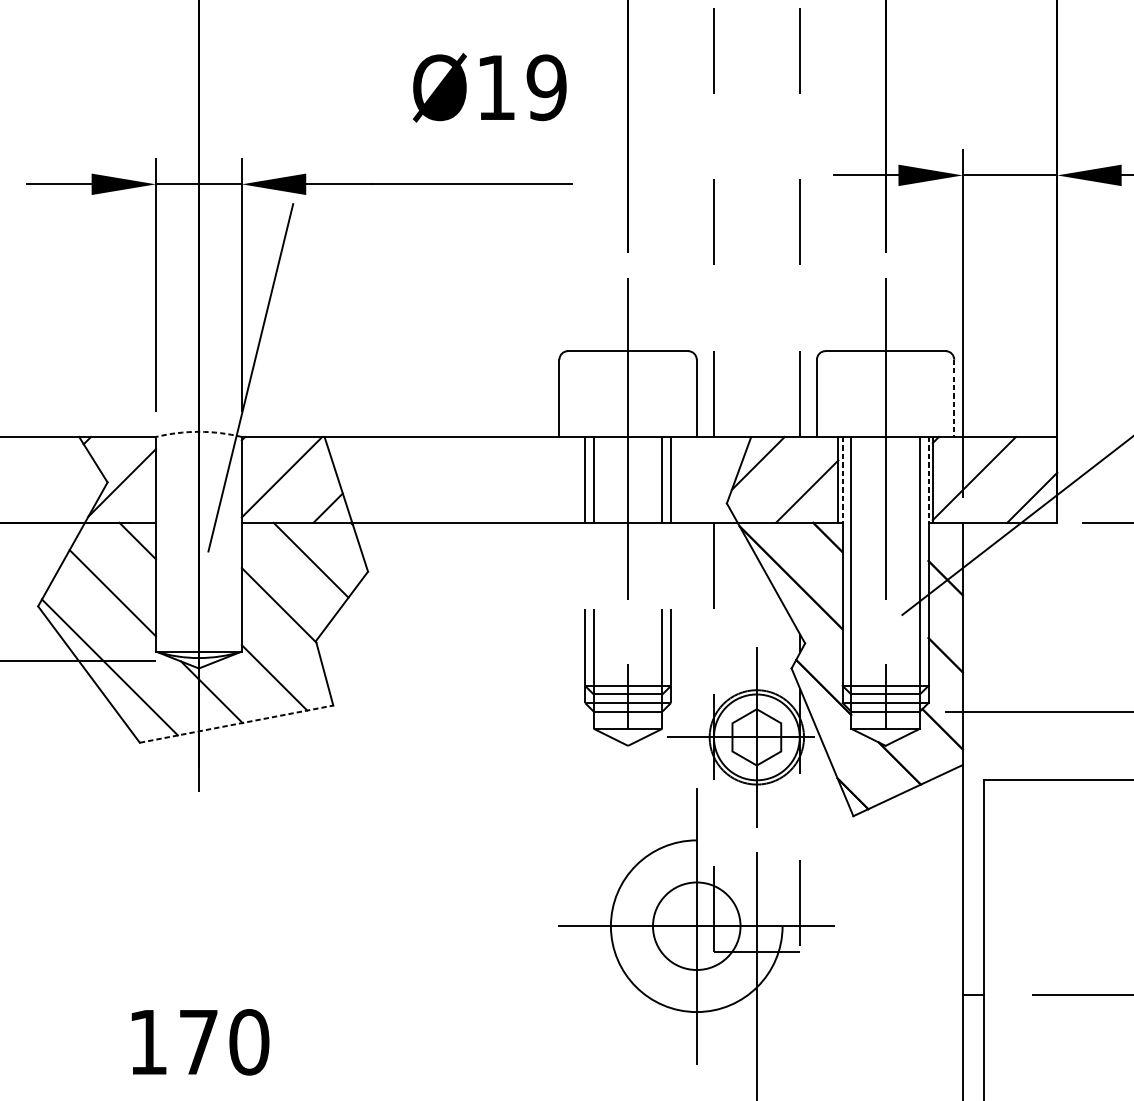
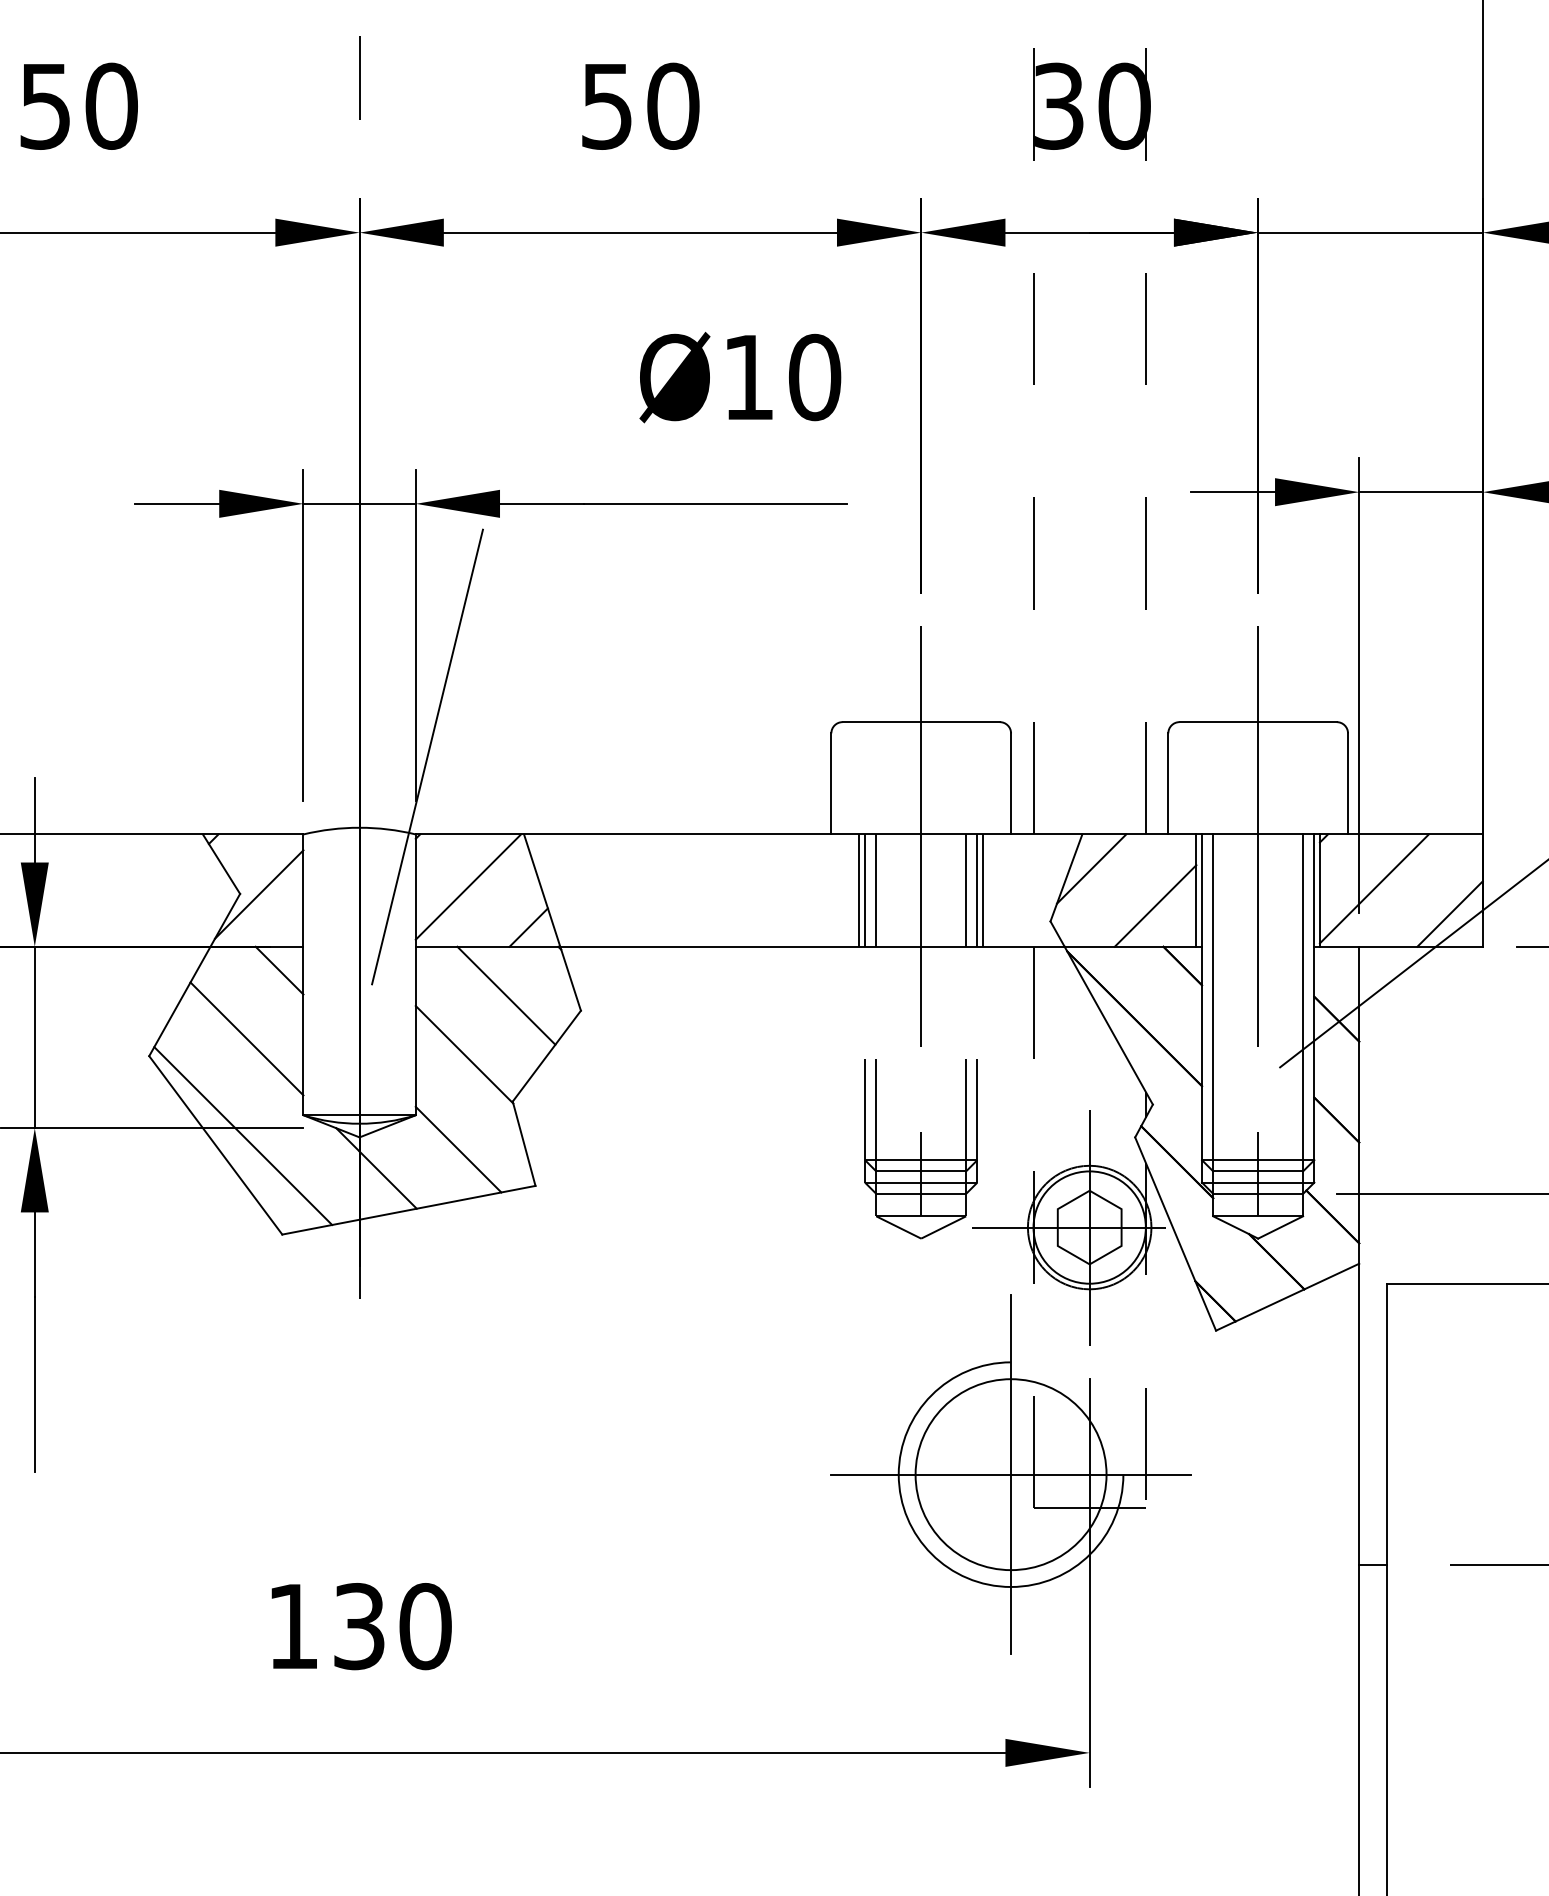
text: (546, 87) -> (814, 377), Ø19 -> Ø10
line: (954, 398) -> (1348, 783), dashed -> solid
arc: (198, 431) -> (359, 827), dashed -> solid
line: (580, 479) -> (859, 890), added
line: (674, 479) -> (982, 890), added
line: (843, 480) -> (1202, 891), dashed -> solid
line: (928, 480) -> (1314, 891), dashed -> solid
line: (236, 724) -> (408, 1210), dashed -> solid
circle: (696, 926) -> (1010, 1474), size x1.67
text: (198, 1042) -> (359, 1626), 170 -> 130

